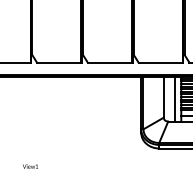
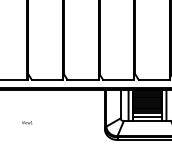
text: (30, 166) -> (27, 122), moved

